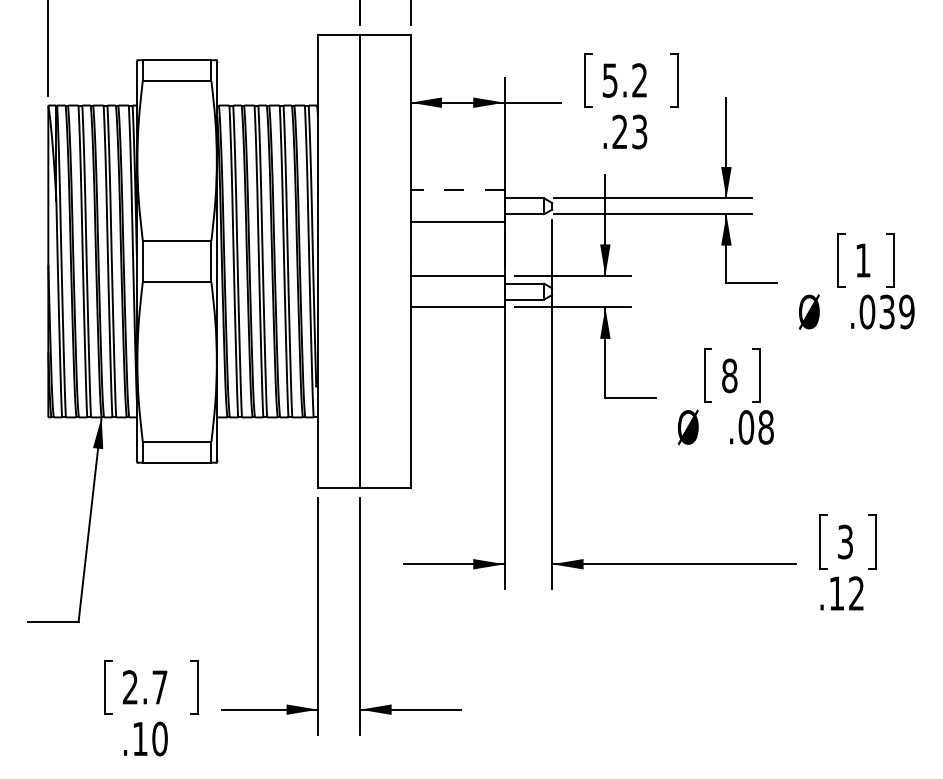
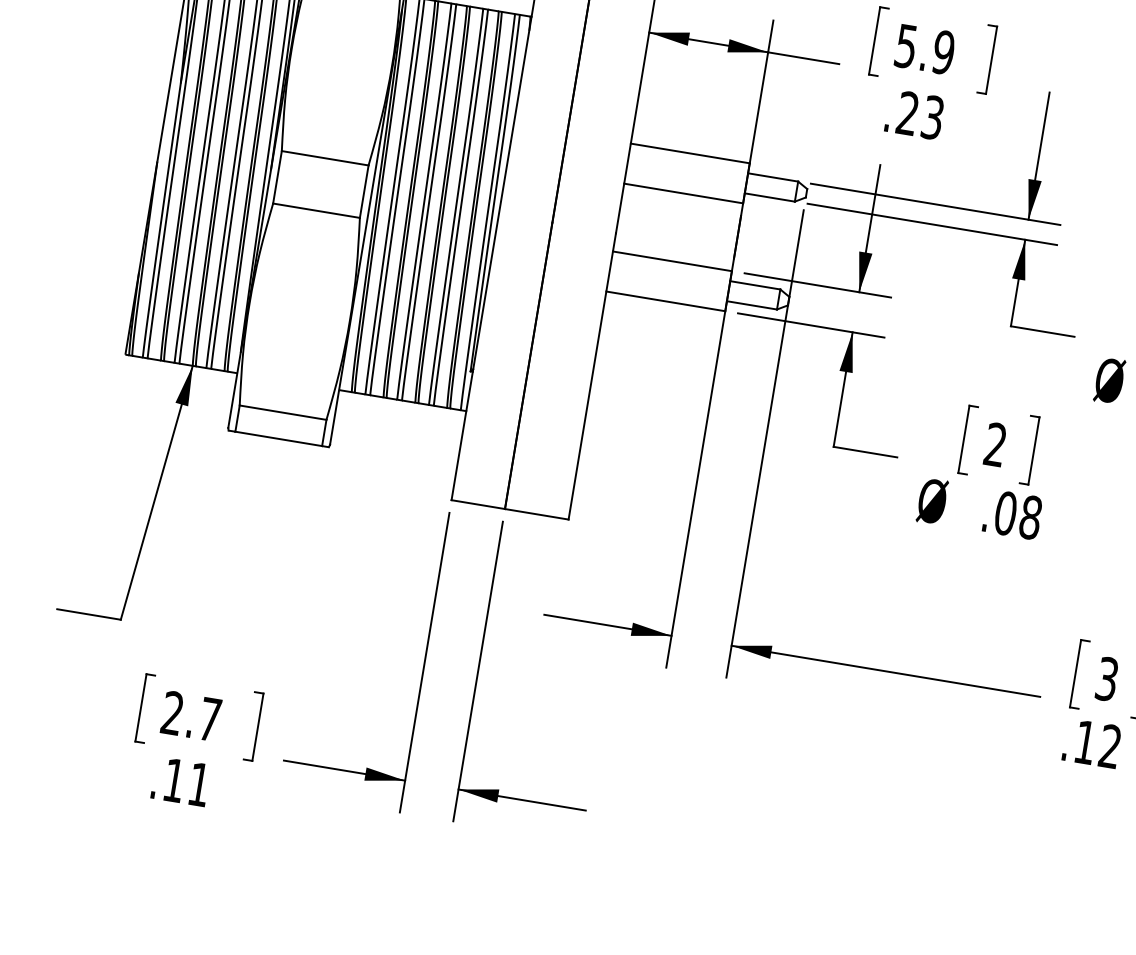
text: (639, 80) -> (943, 52), 5.2 -> 5.9
line: (457, 190) -> (690, 153), dashed -> solid
text: (729, 375) -> (995, 444), 8 -> 2
text: (159, 738) -> (198, 783), .10 -> .11

